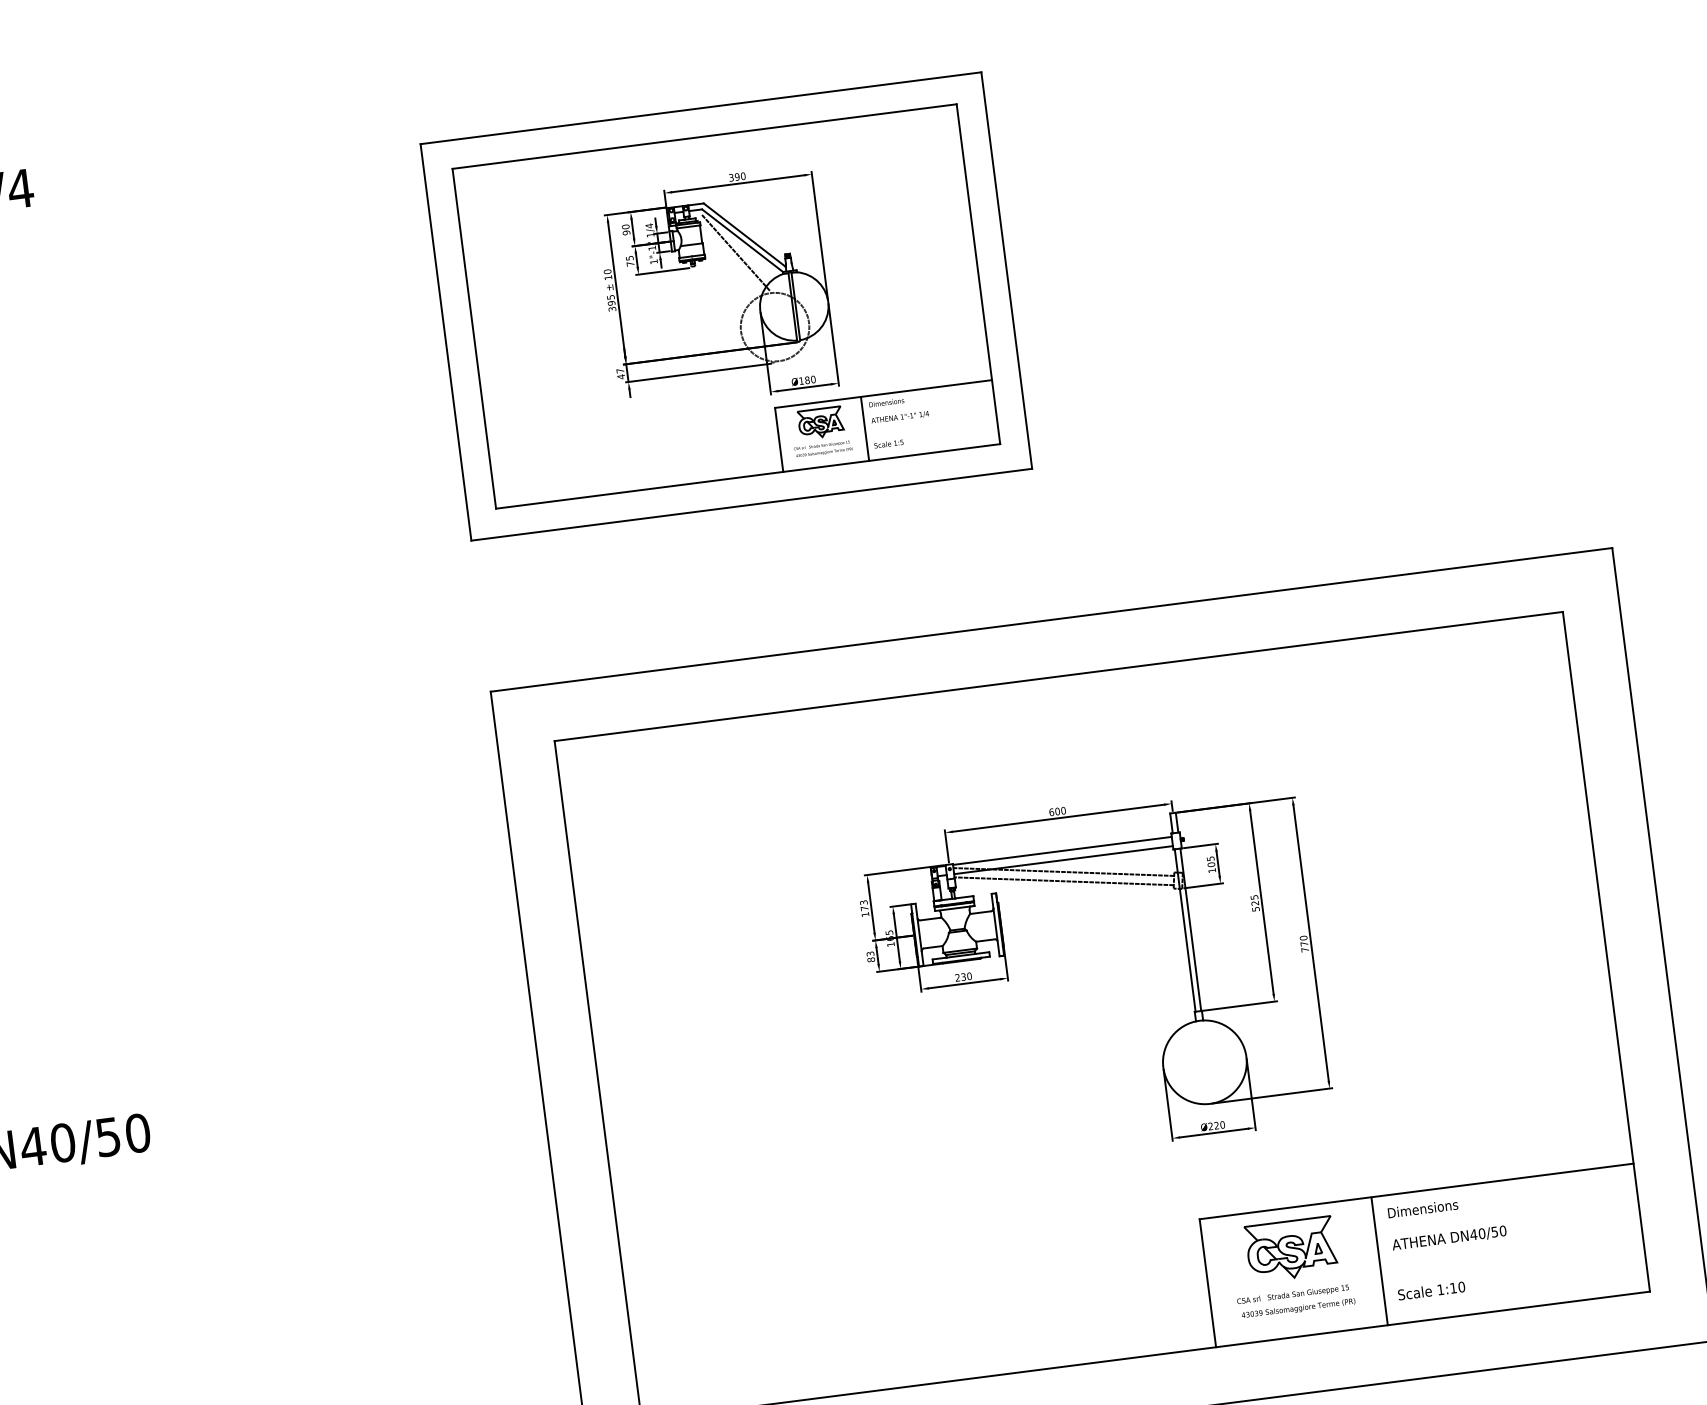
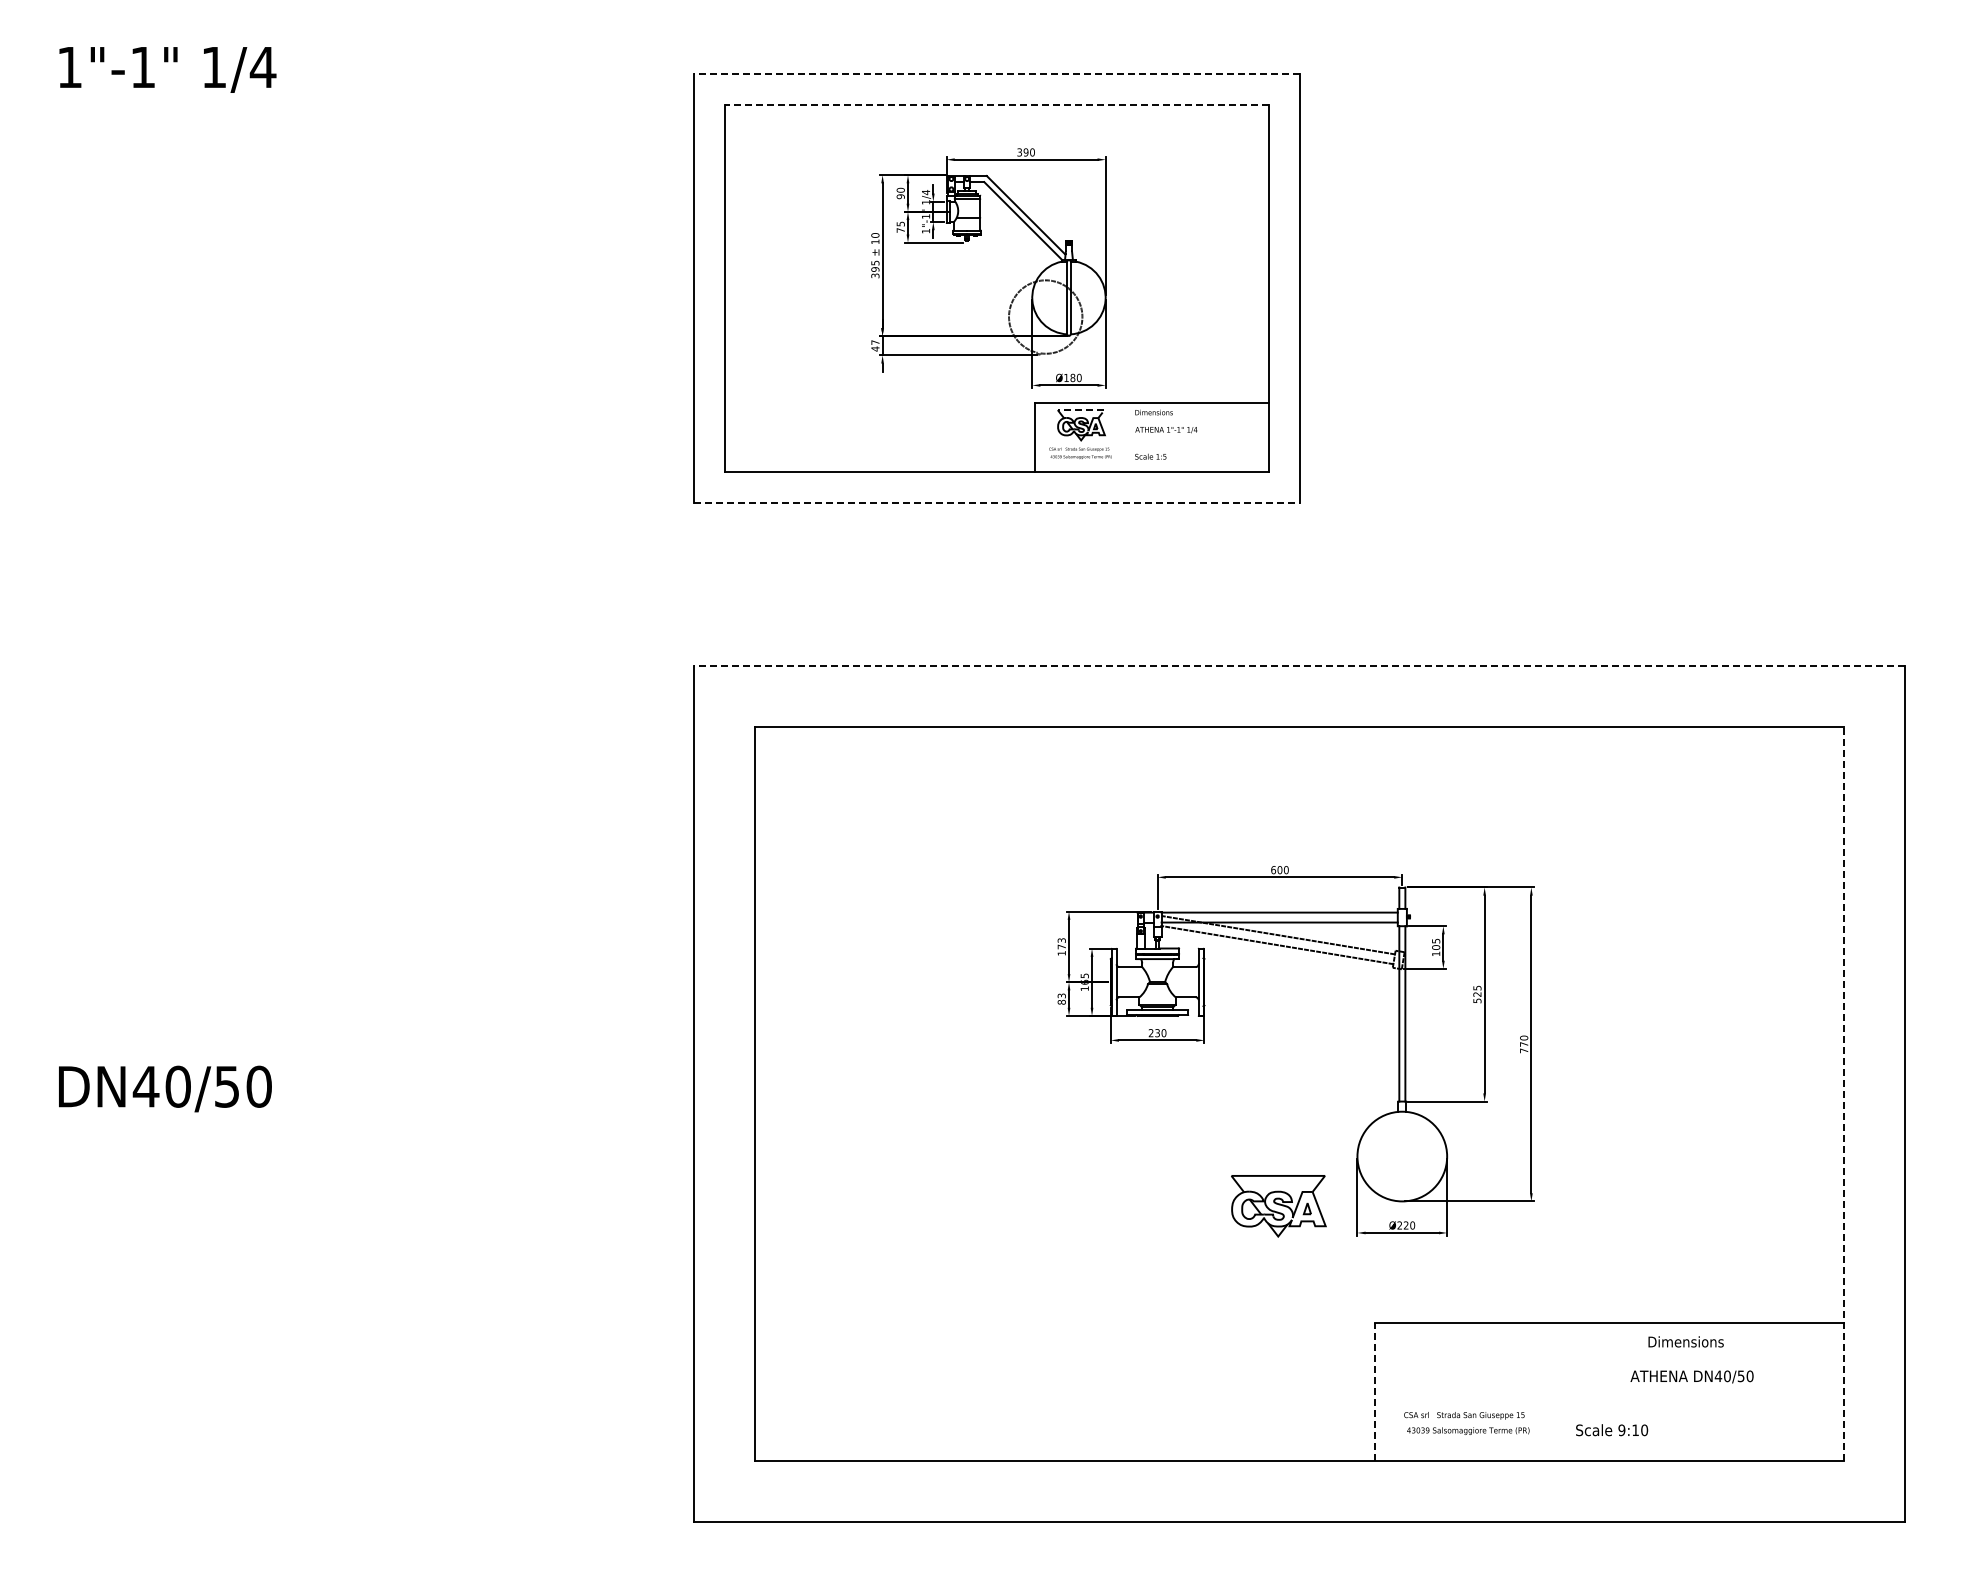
line: (700, 108) -> (996, 74), solid -> dashed
line: (704, 137) -> (996, 105), solid -> dashed
line: (736, 253) -> (1014, 233), removed
line: (823, 408) -> (1086, 410), solid -> dashed
line: (865, 428) -> (1127, 437), removed
line: (751, 504) -> (996, 502), solid -> dashed
line: (1051, 619) -> (1299, 665), solid -> dashed
line: (1606, 951) -> (1843, 1093), solid -> dashed
text: (1422, 1208) -> (1685, 1341), moved
text: (1448, 1238) -> (1691, 1376), moved
part: (1291, 1249) -> (1278, 1206), moved
line: (1379, 1261) -> (1560, 1391), removed
line: (1207, 1283) -> (1375, 1391), solid -> dashed
text: (1440, 1290) -> (1621, 1430), 1:10 -> 9:10

